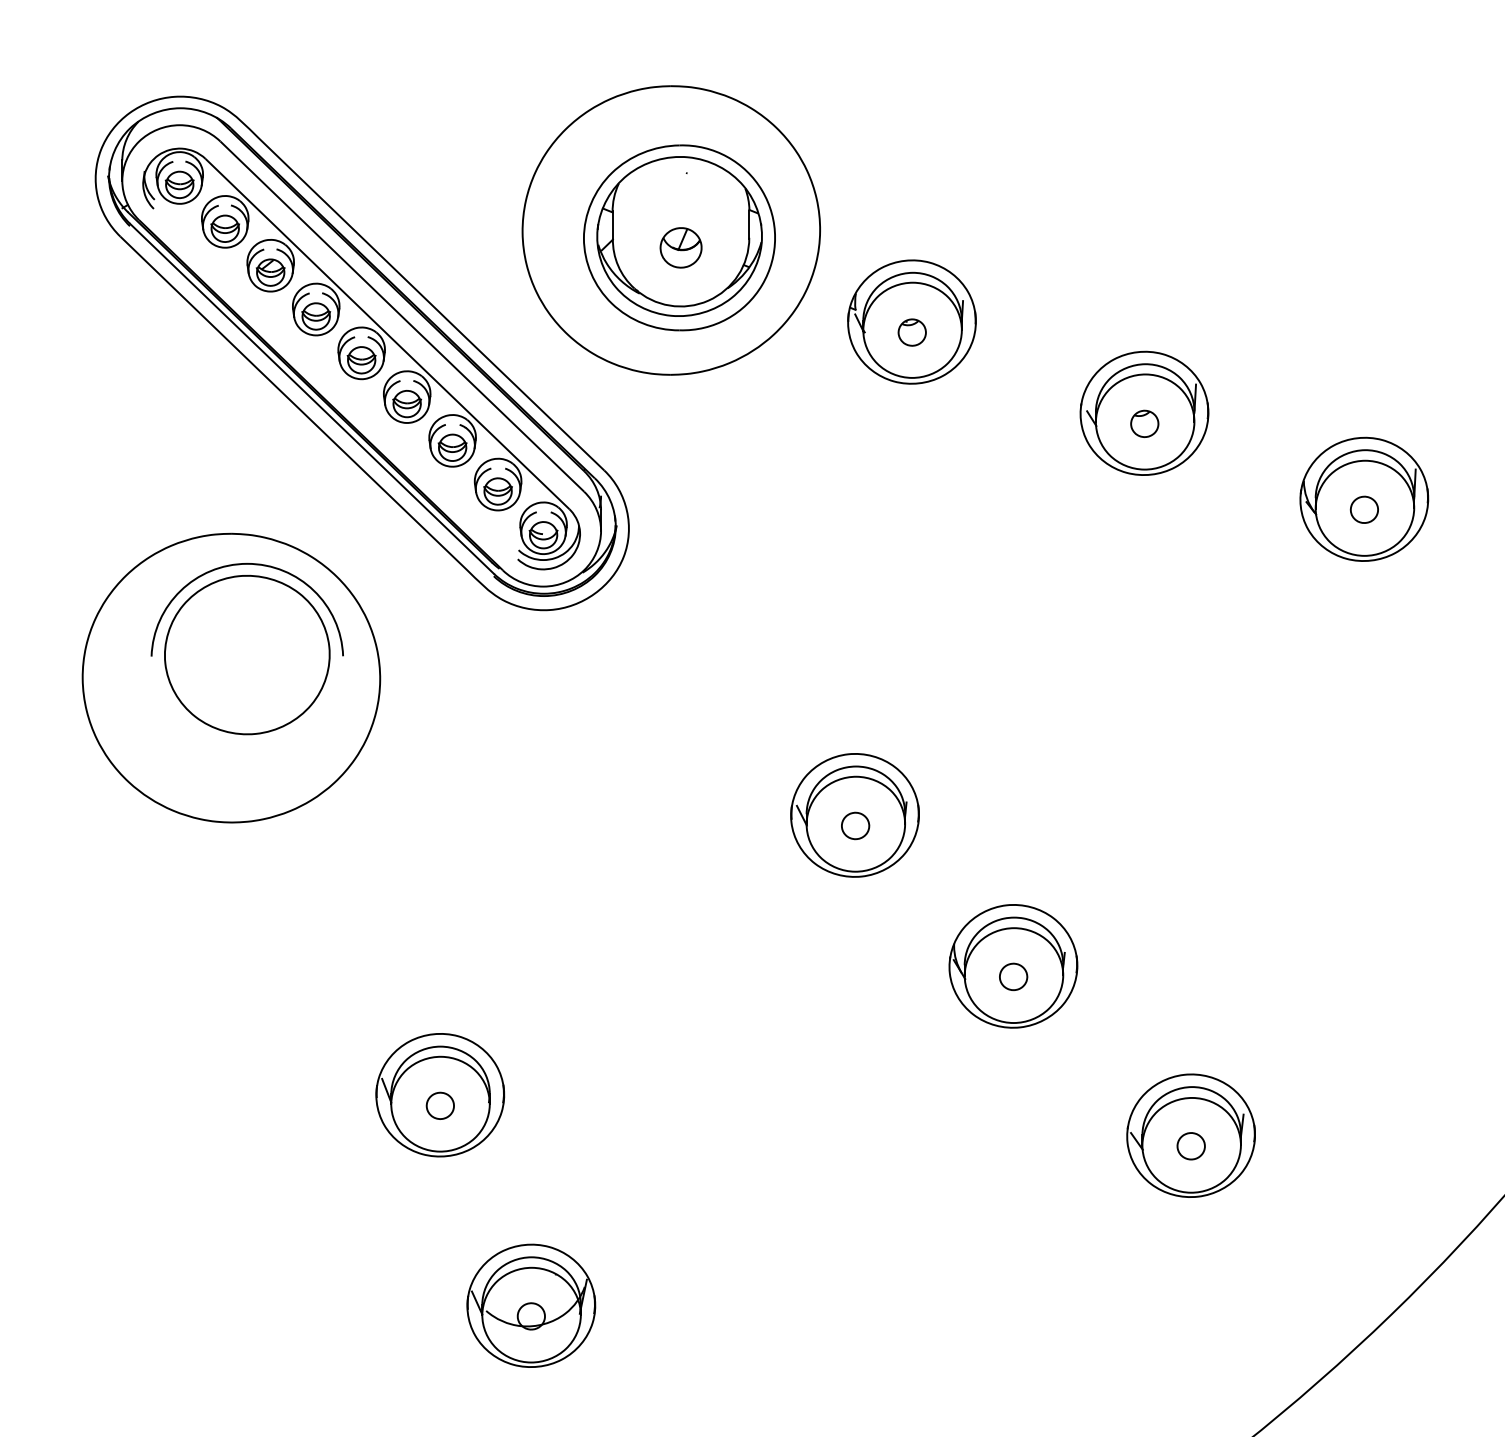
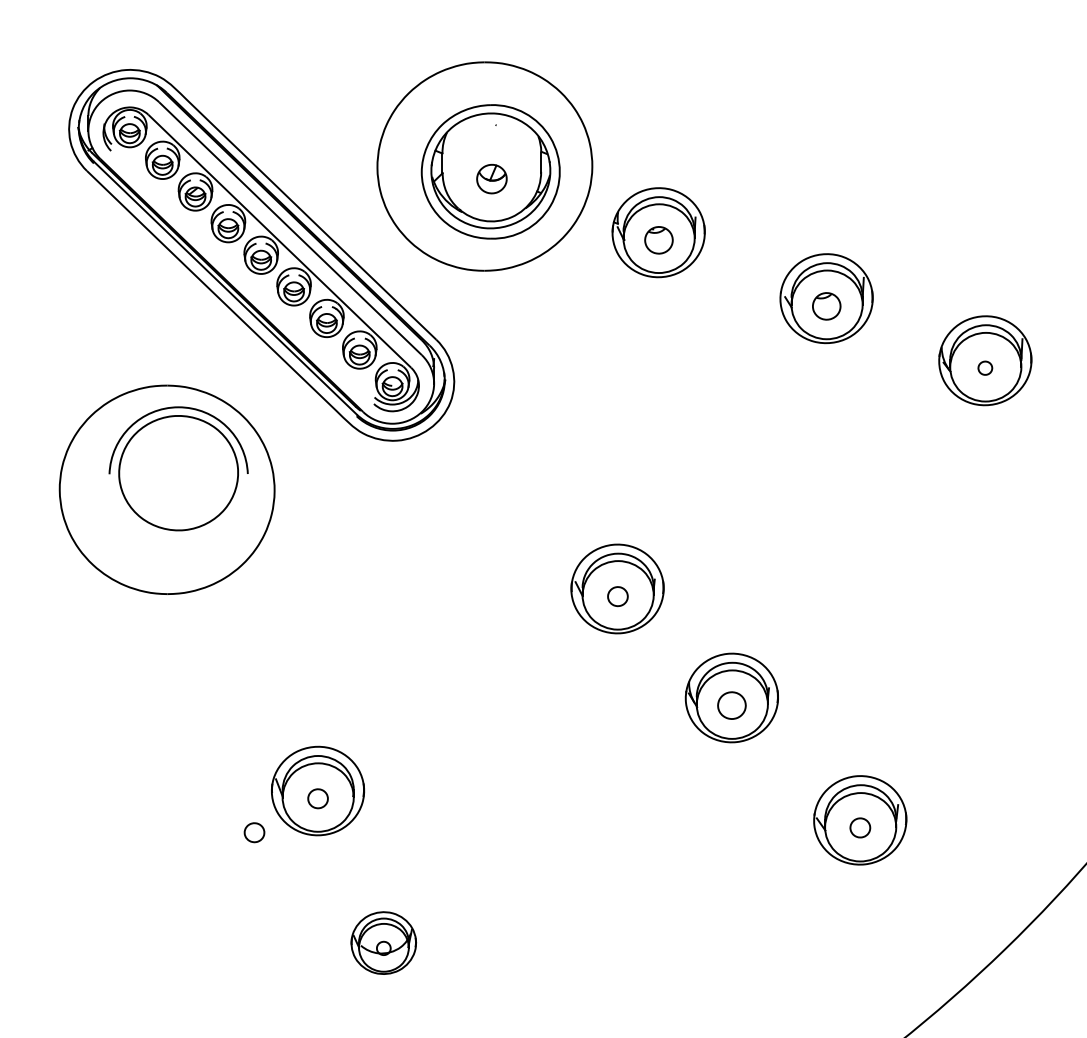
part: (911, 332) -> (658, 240), size x1.4
part: (1144, 423) -> (826, 305), size x1.4
part: (1363, 509) -> (984, 368), size x0.7
part: (1013, 976) -> (731, 705), size x1.4
part: (351, 1152) -> (253, 832), added
part: (531, 1305) -> (383, 942), size x0.7

